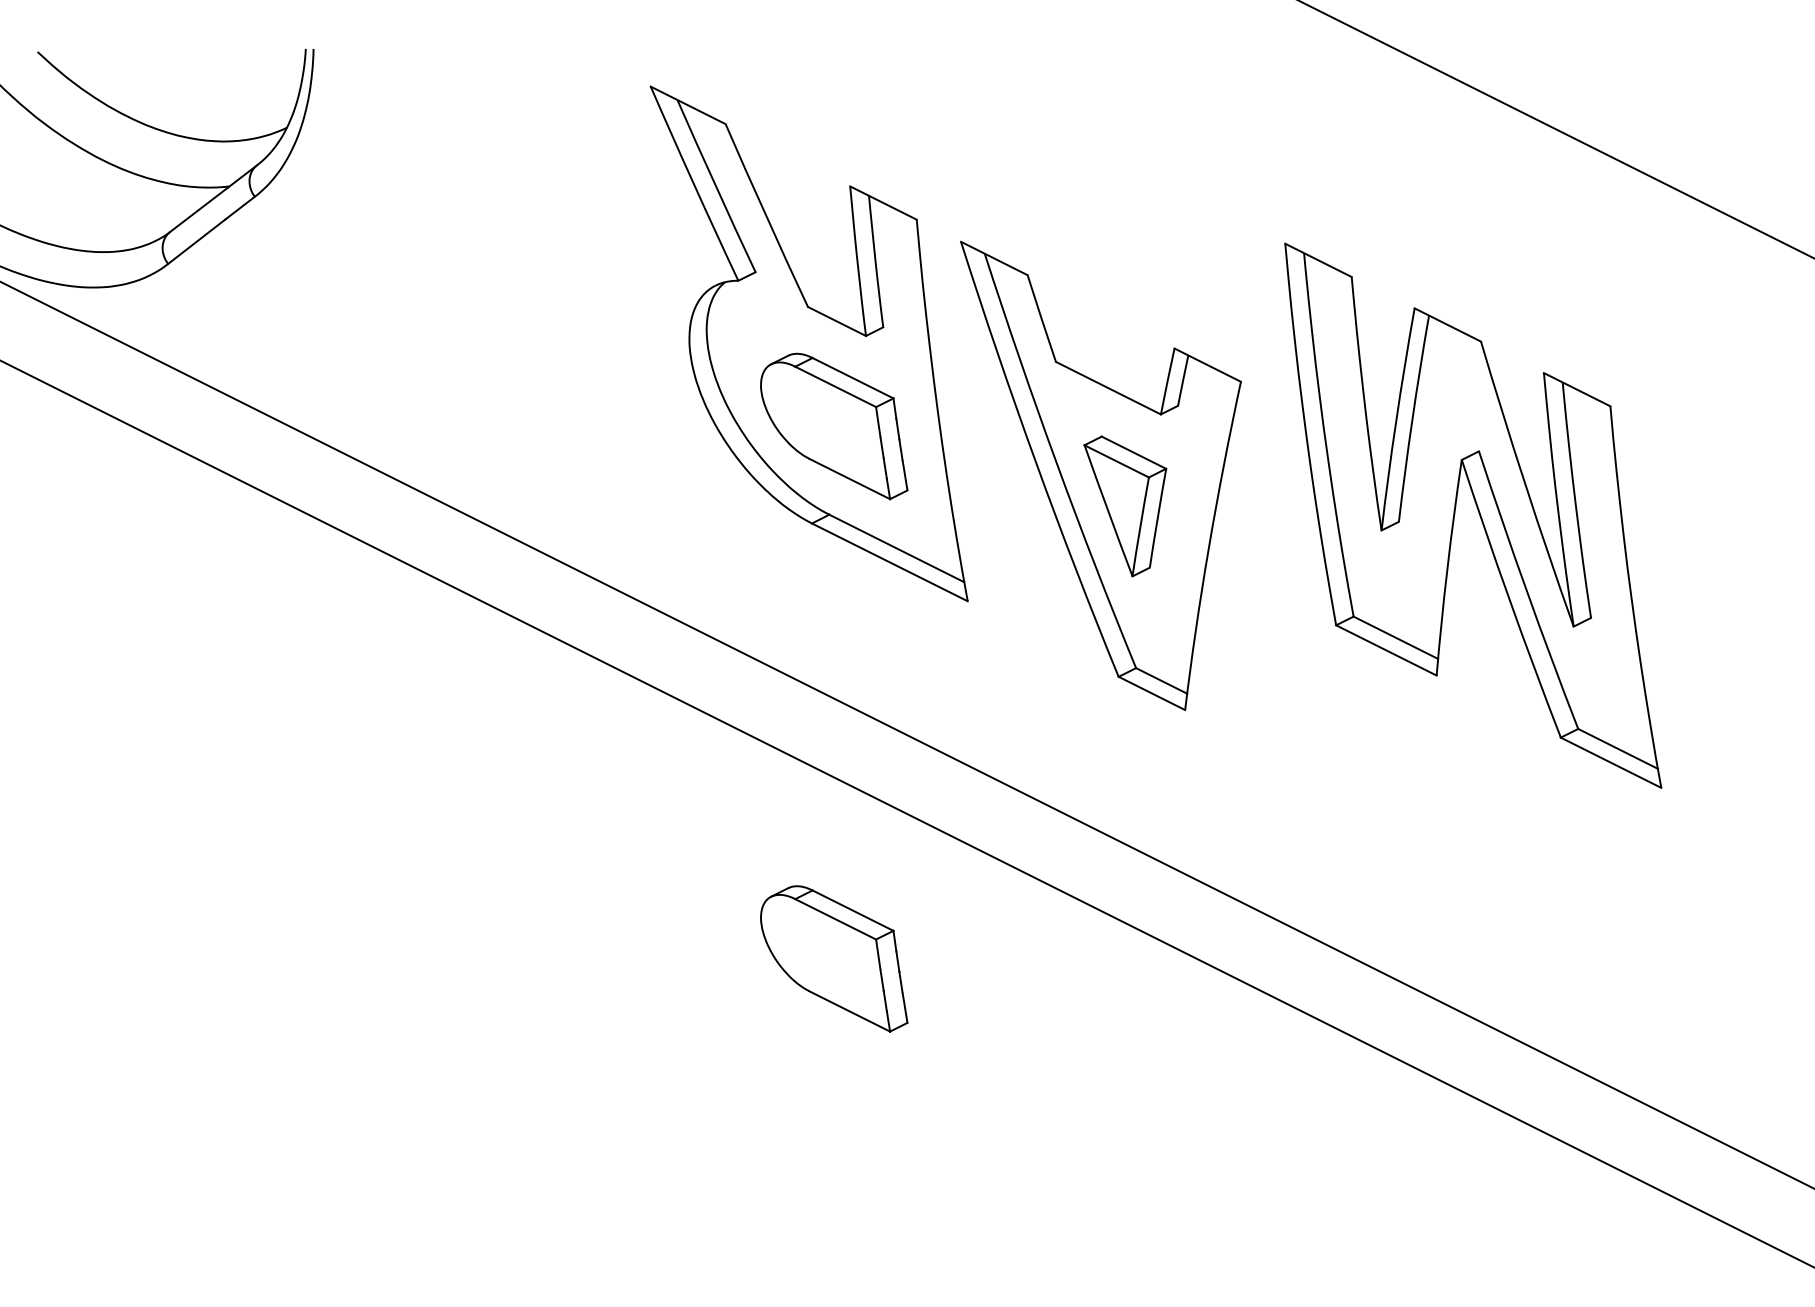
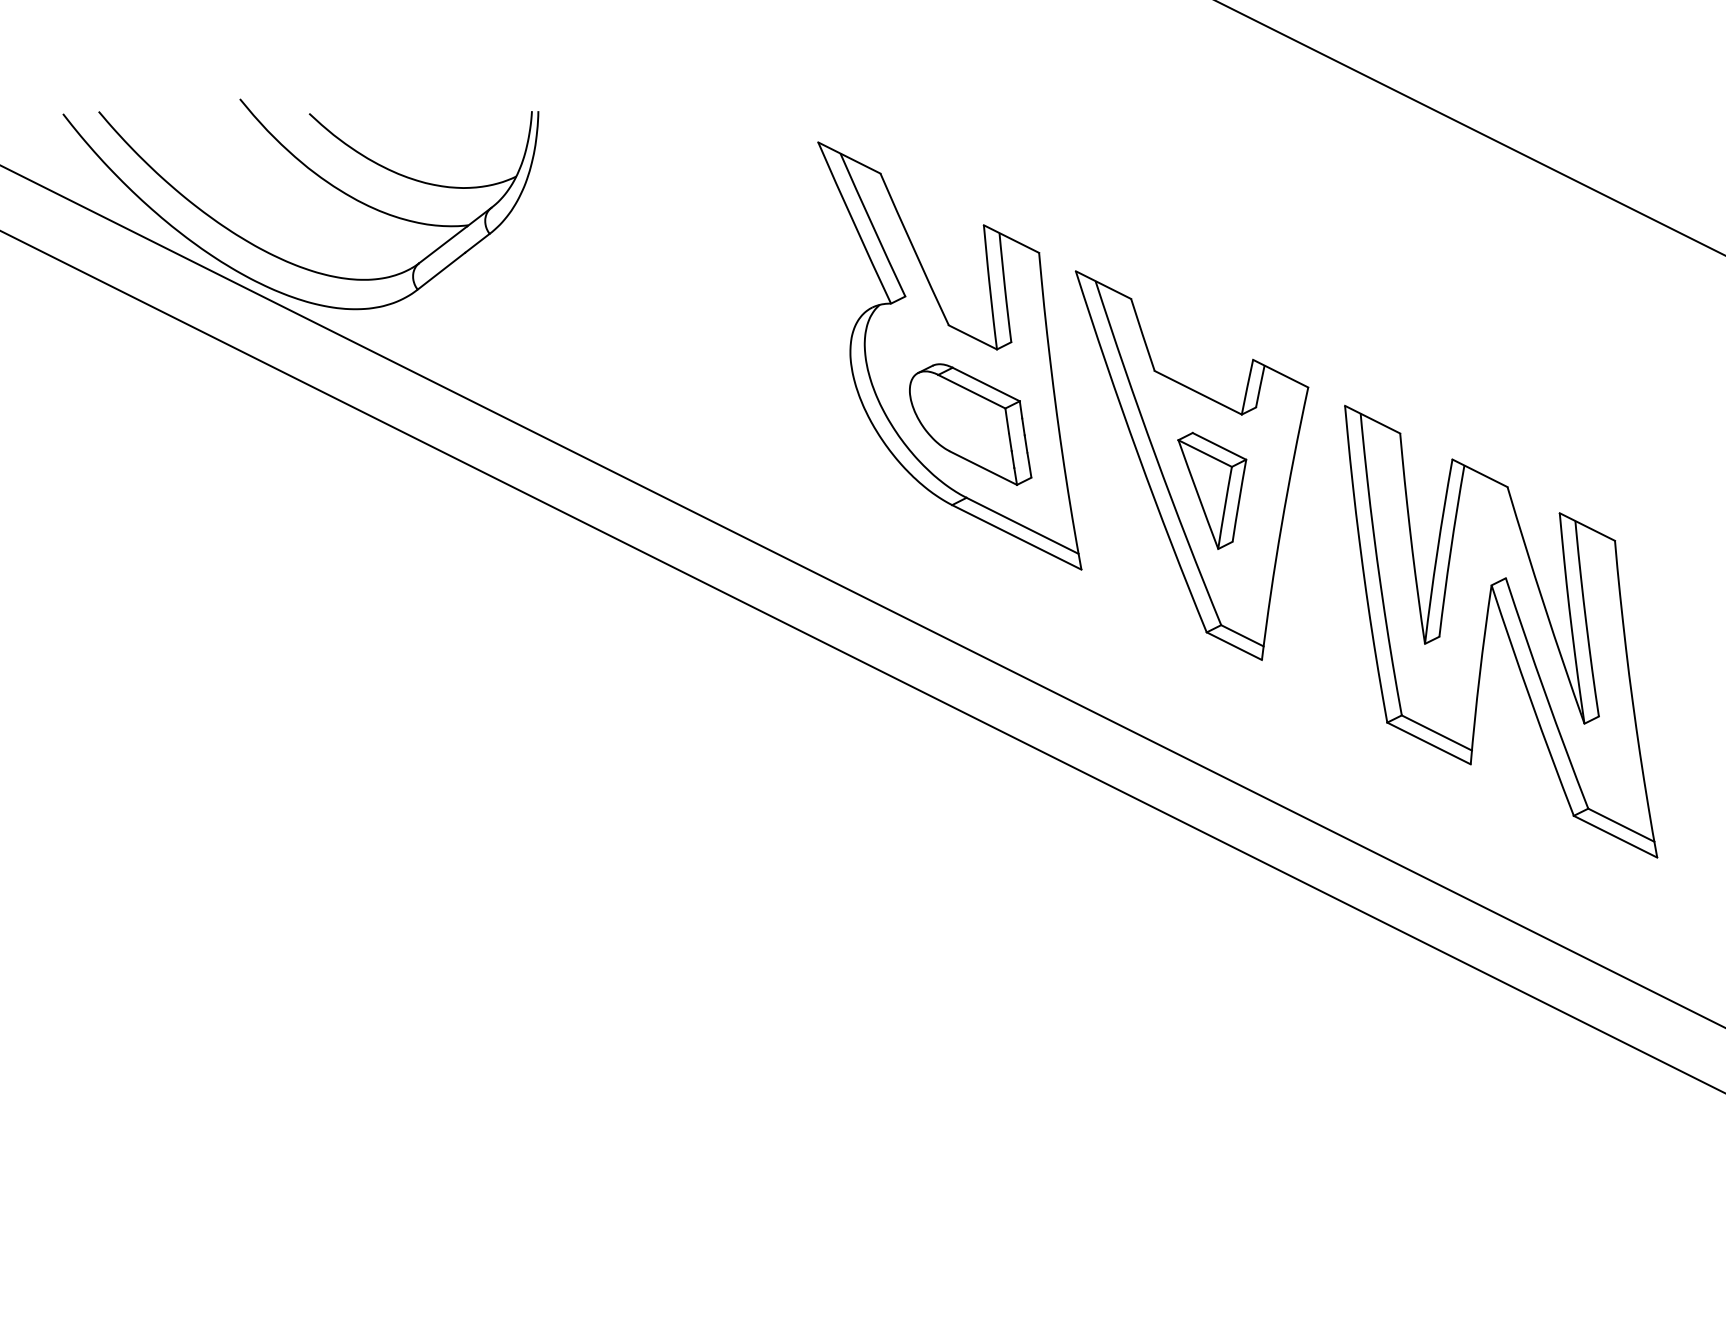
part: (1473, 515) -> (1501, 631), moved
part: (834, 958) -> (970, 866), removed

